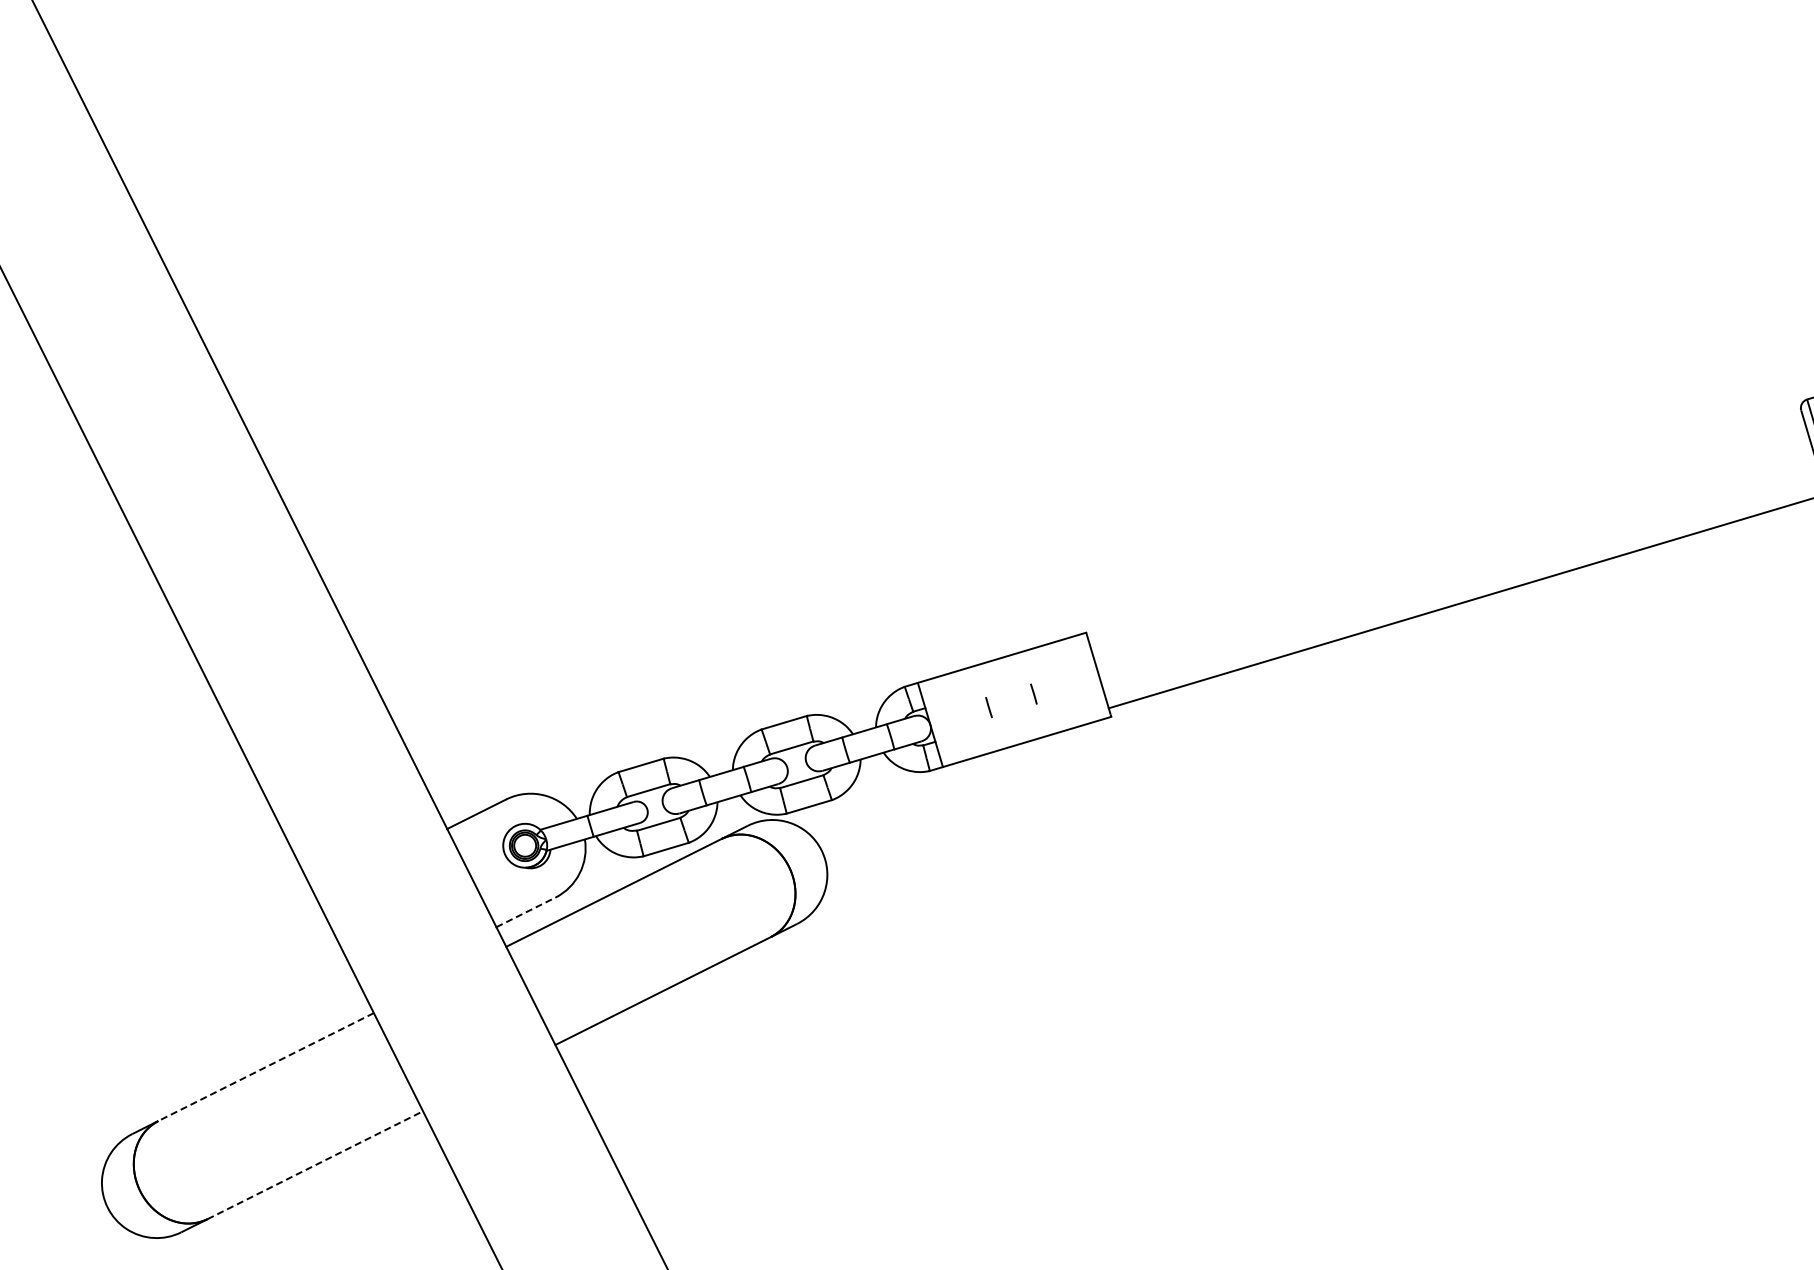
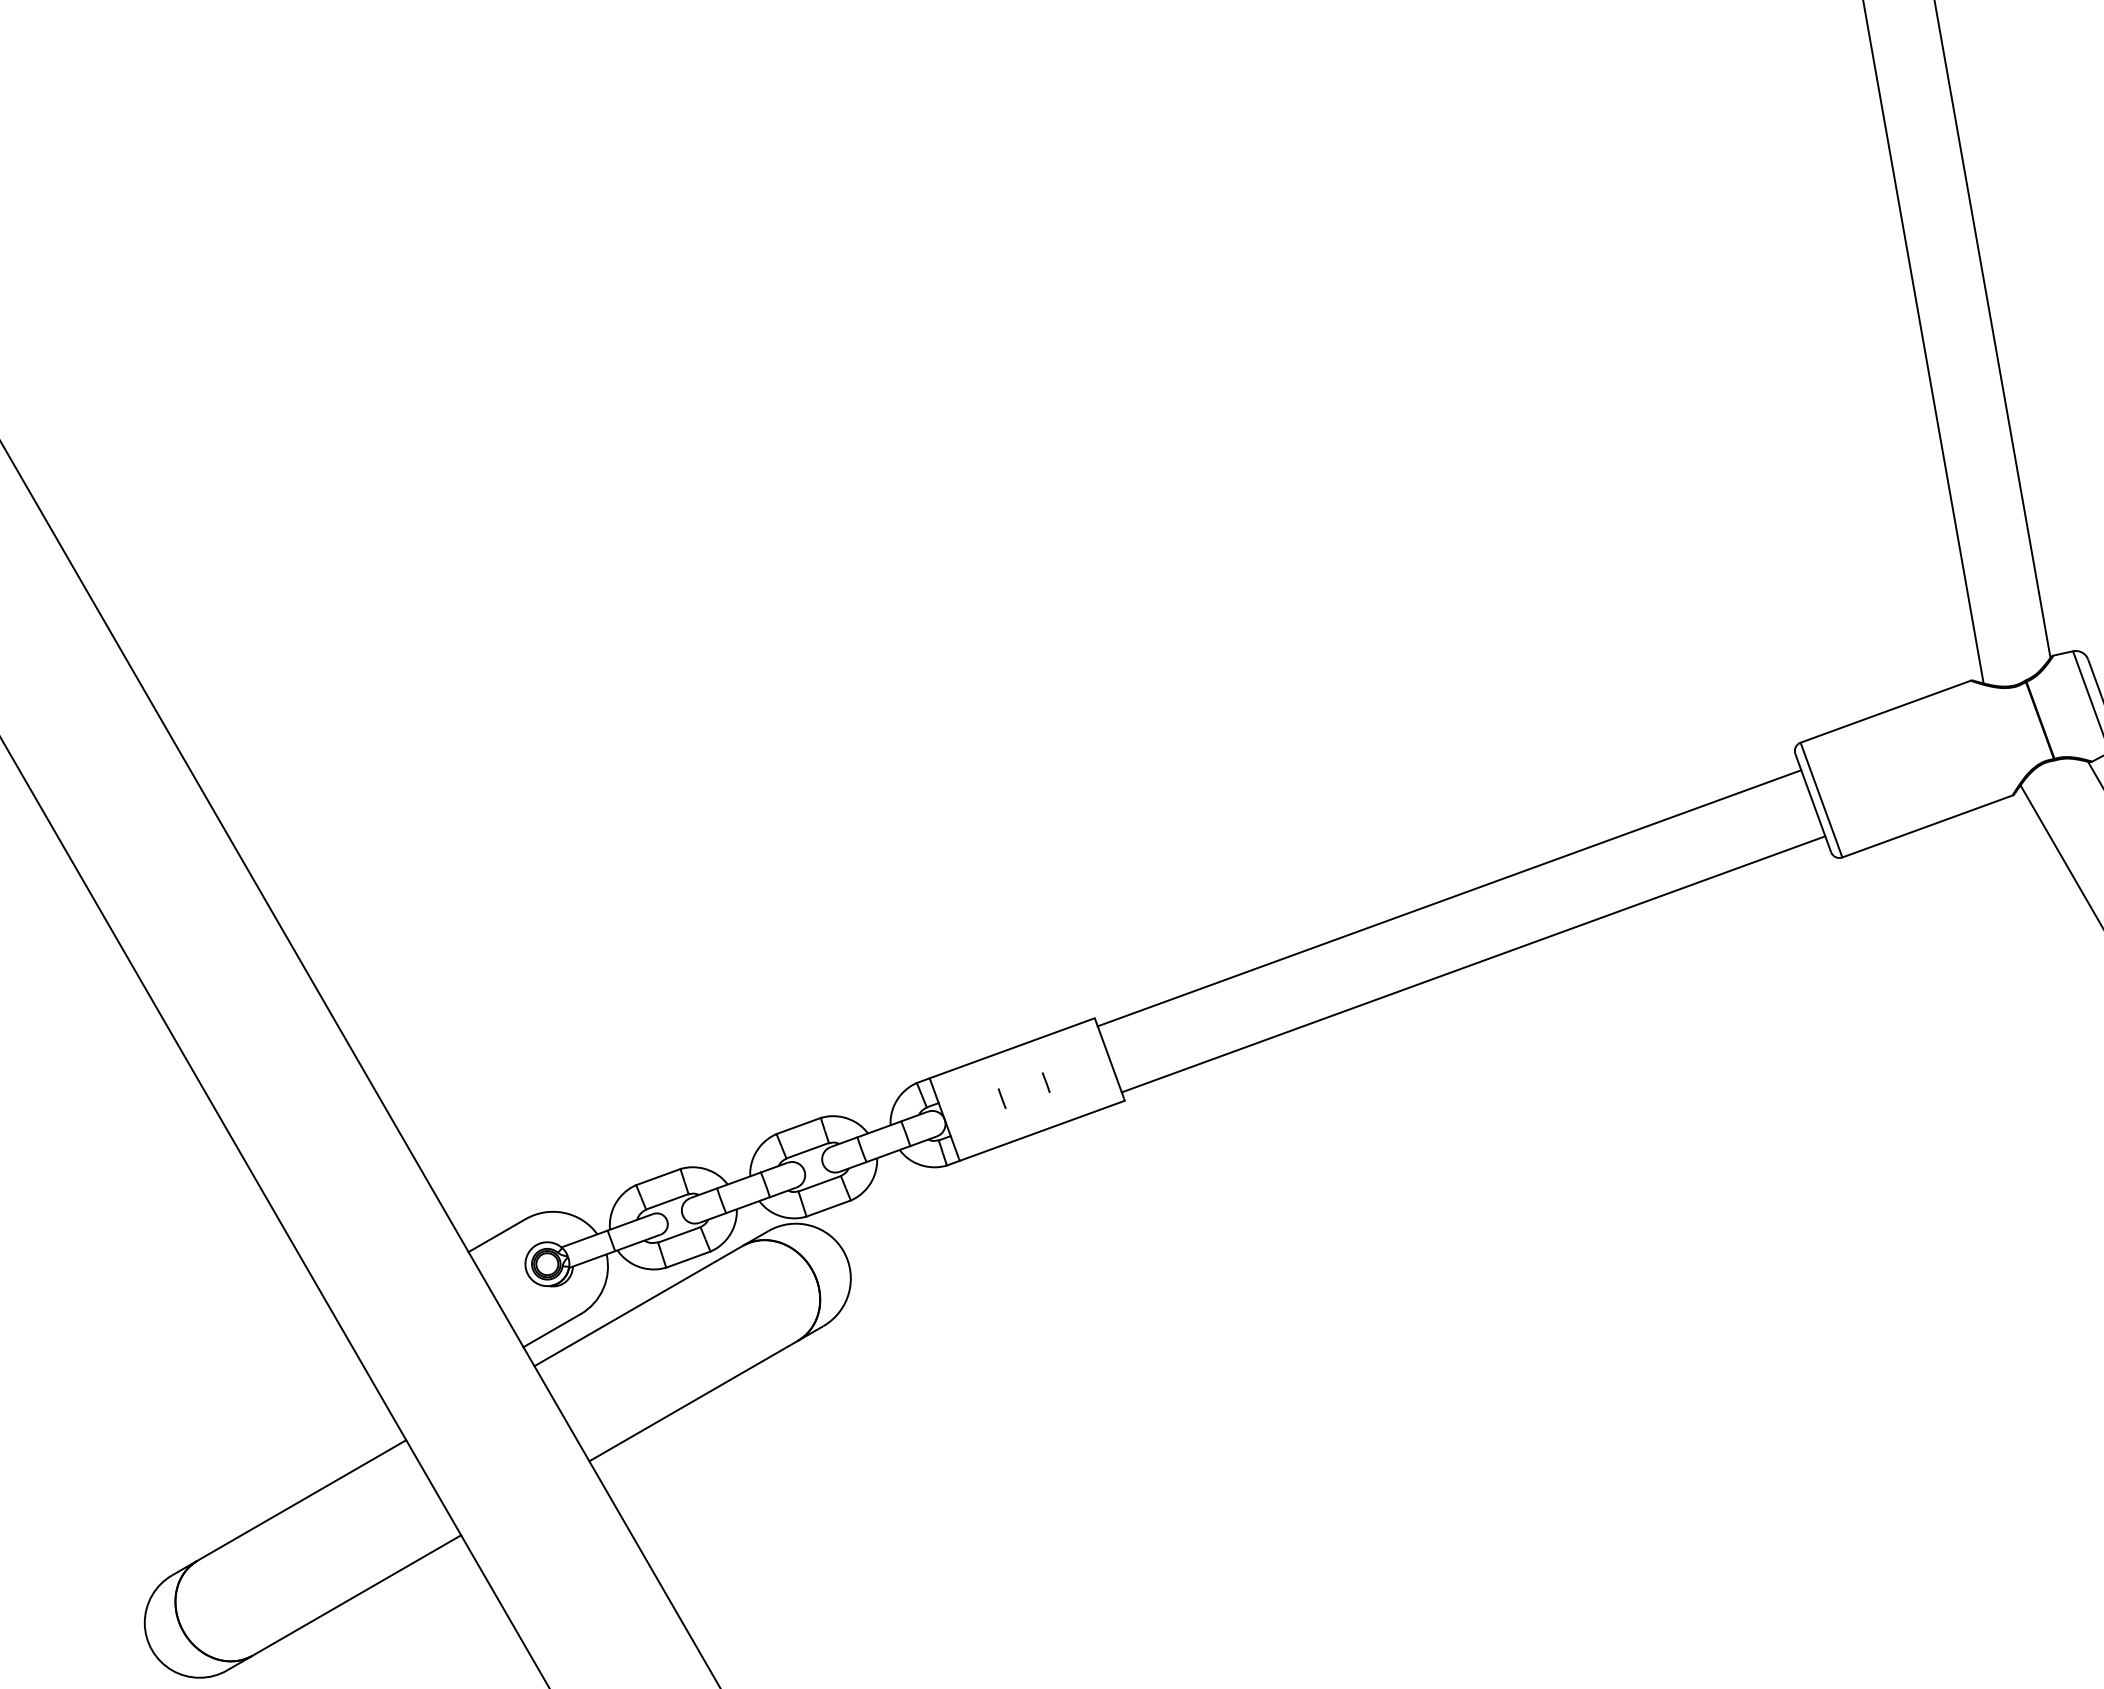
line: (1447, 534) -> (1449, 898), added
line: (526, 912) -> (552, 1330), dashed -> solid
line: (265, 1067) -> (301, 1500), dashed -> solid
line: (314, 1165) -> (356, 1595), dashed -> solid

